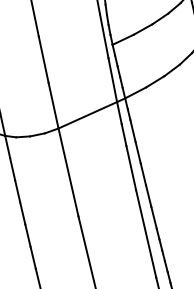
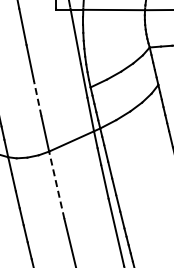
line: (43, 59) -> (37, 98), solid -> dashed
line: (68, 172) -> (56, 185), solid -> dashed

